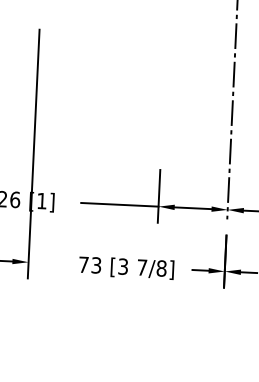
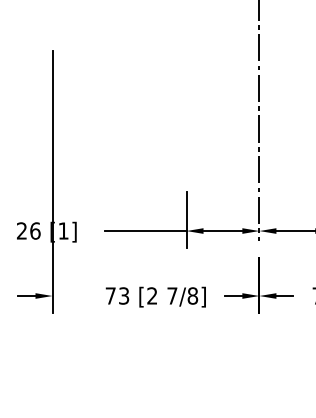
text: (123, 266) -> (152, 295), [3 -> [2

